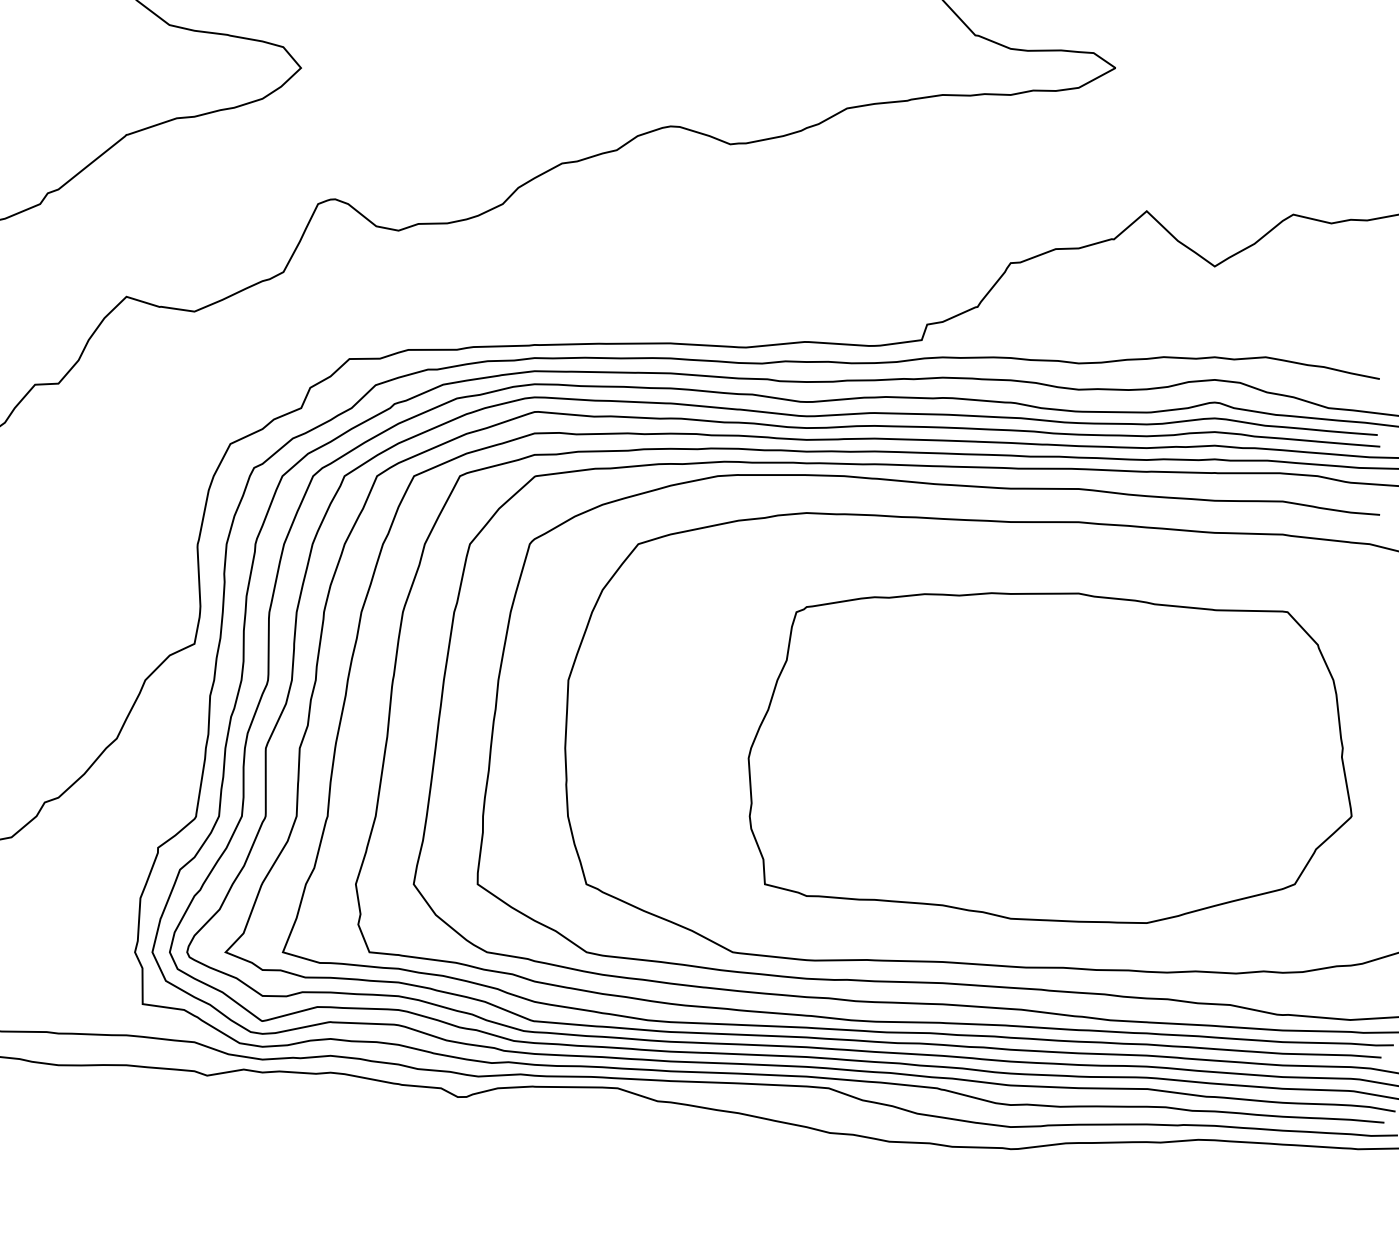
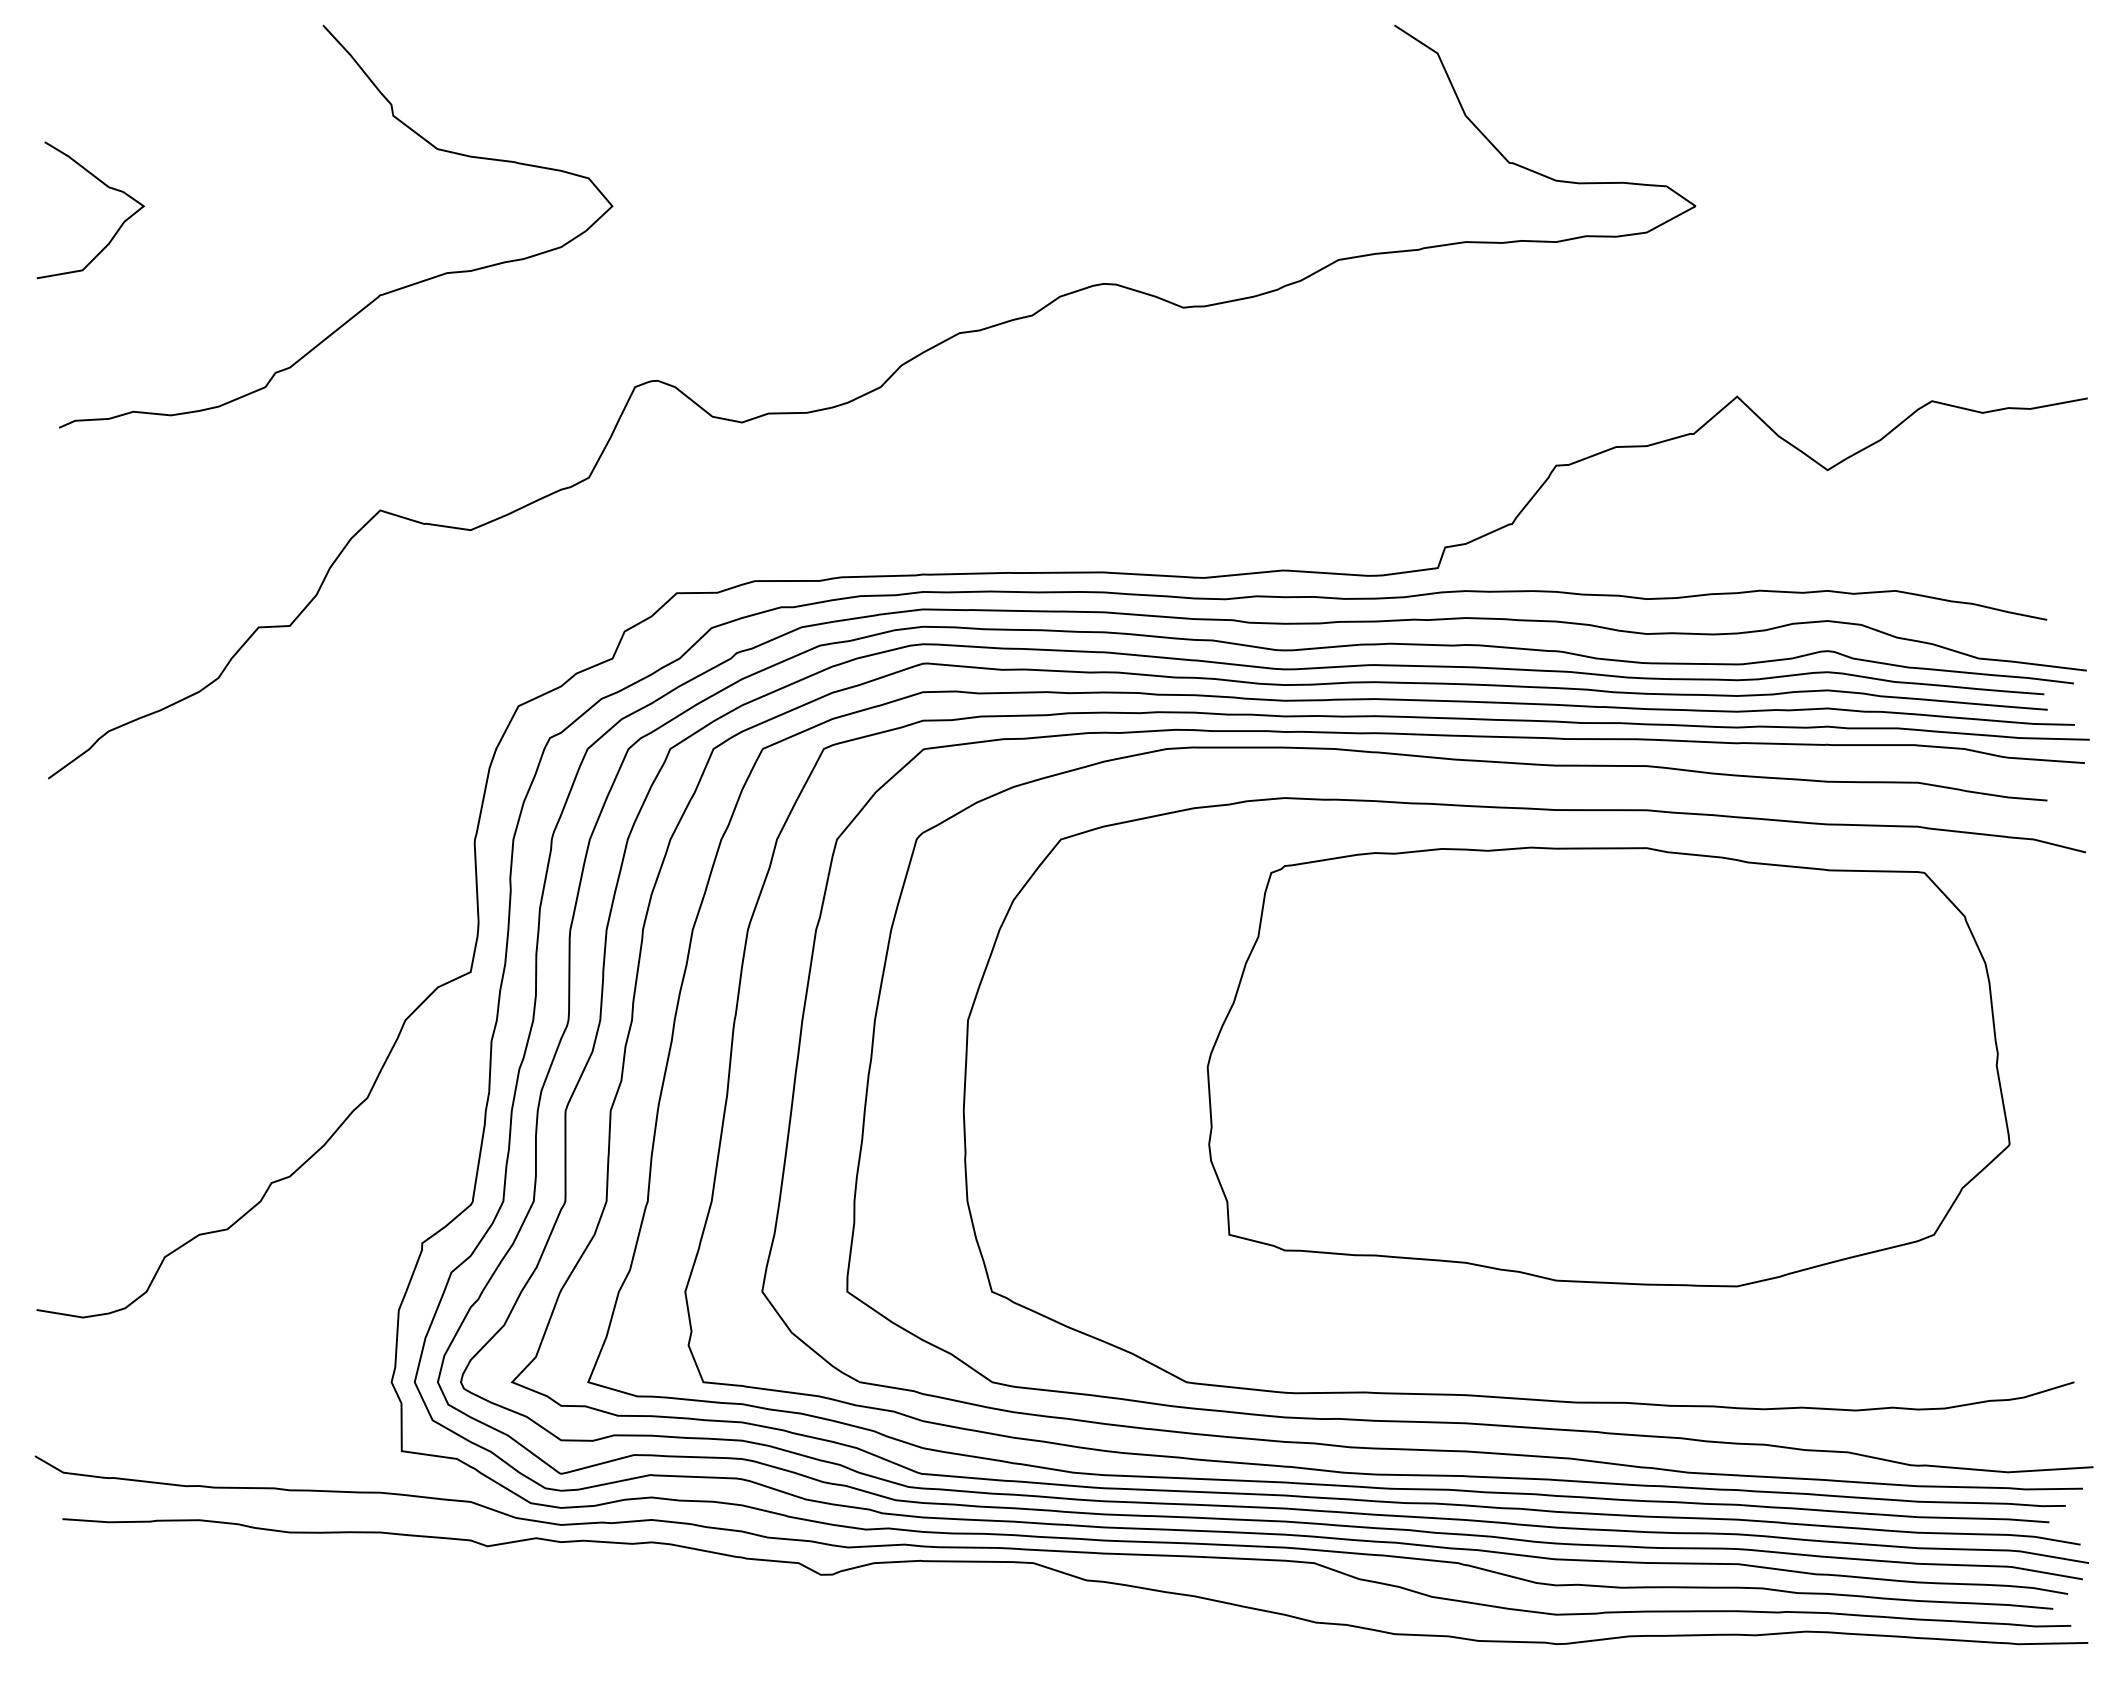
part: (1050, 757) -> (1608, 1066), moved

